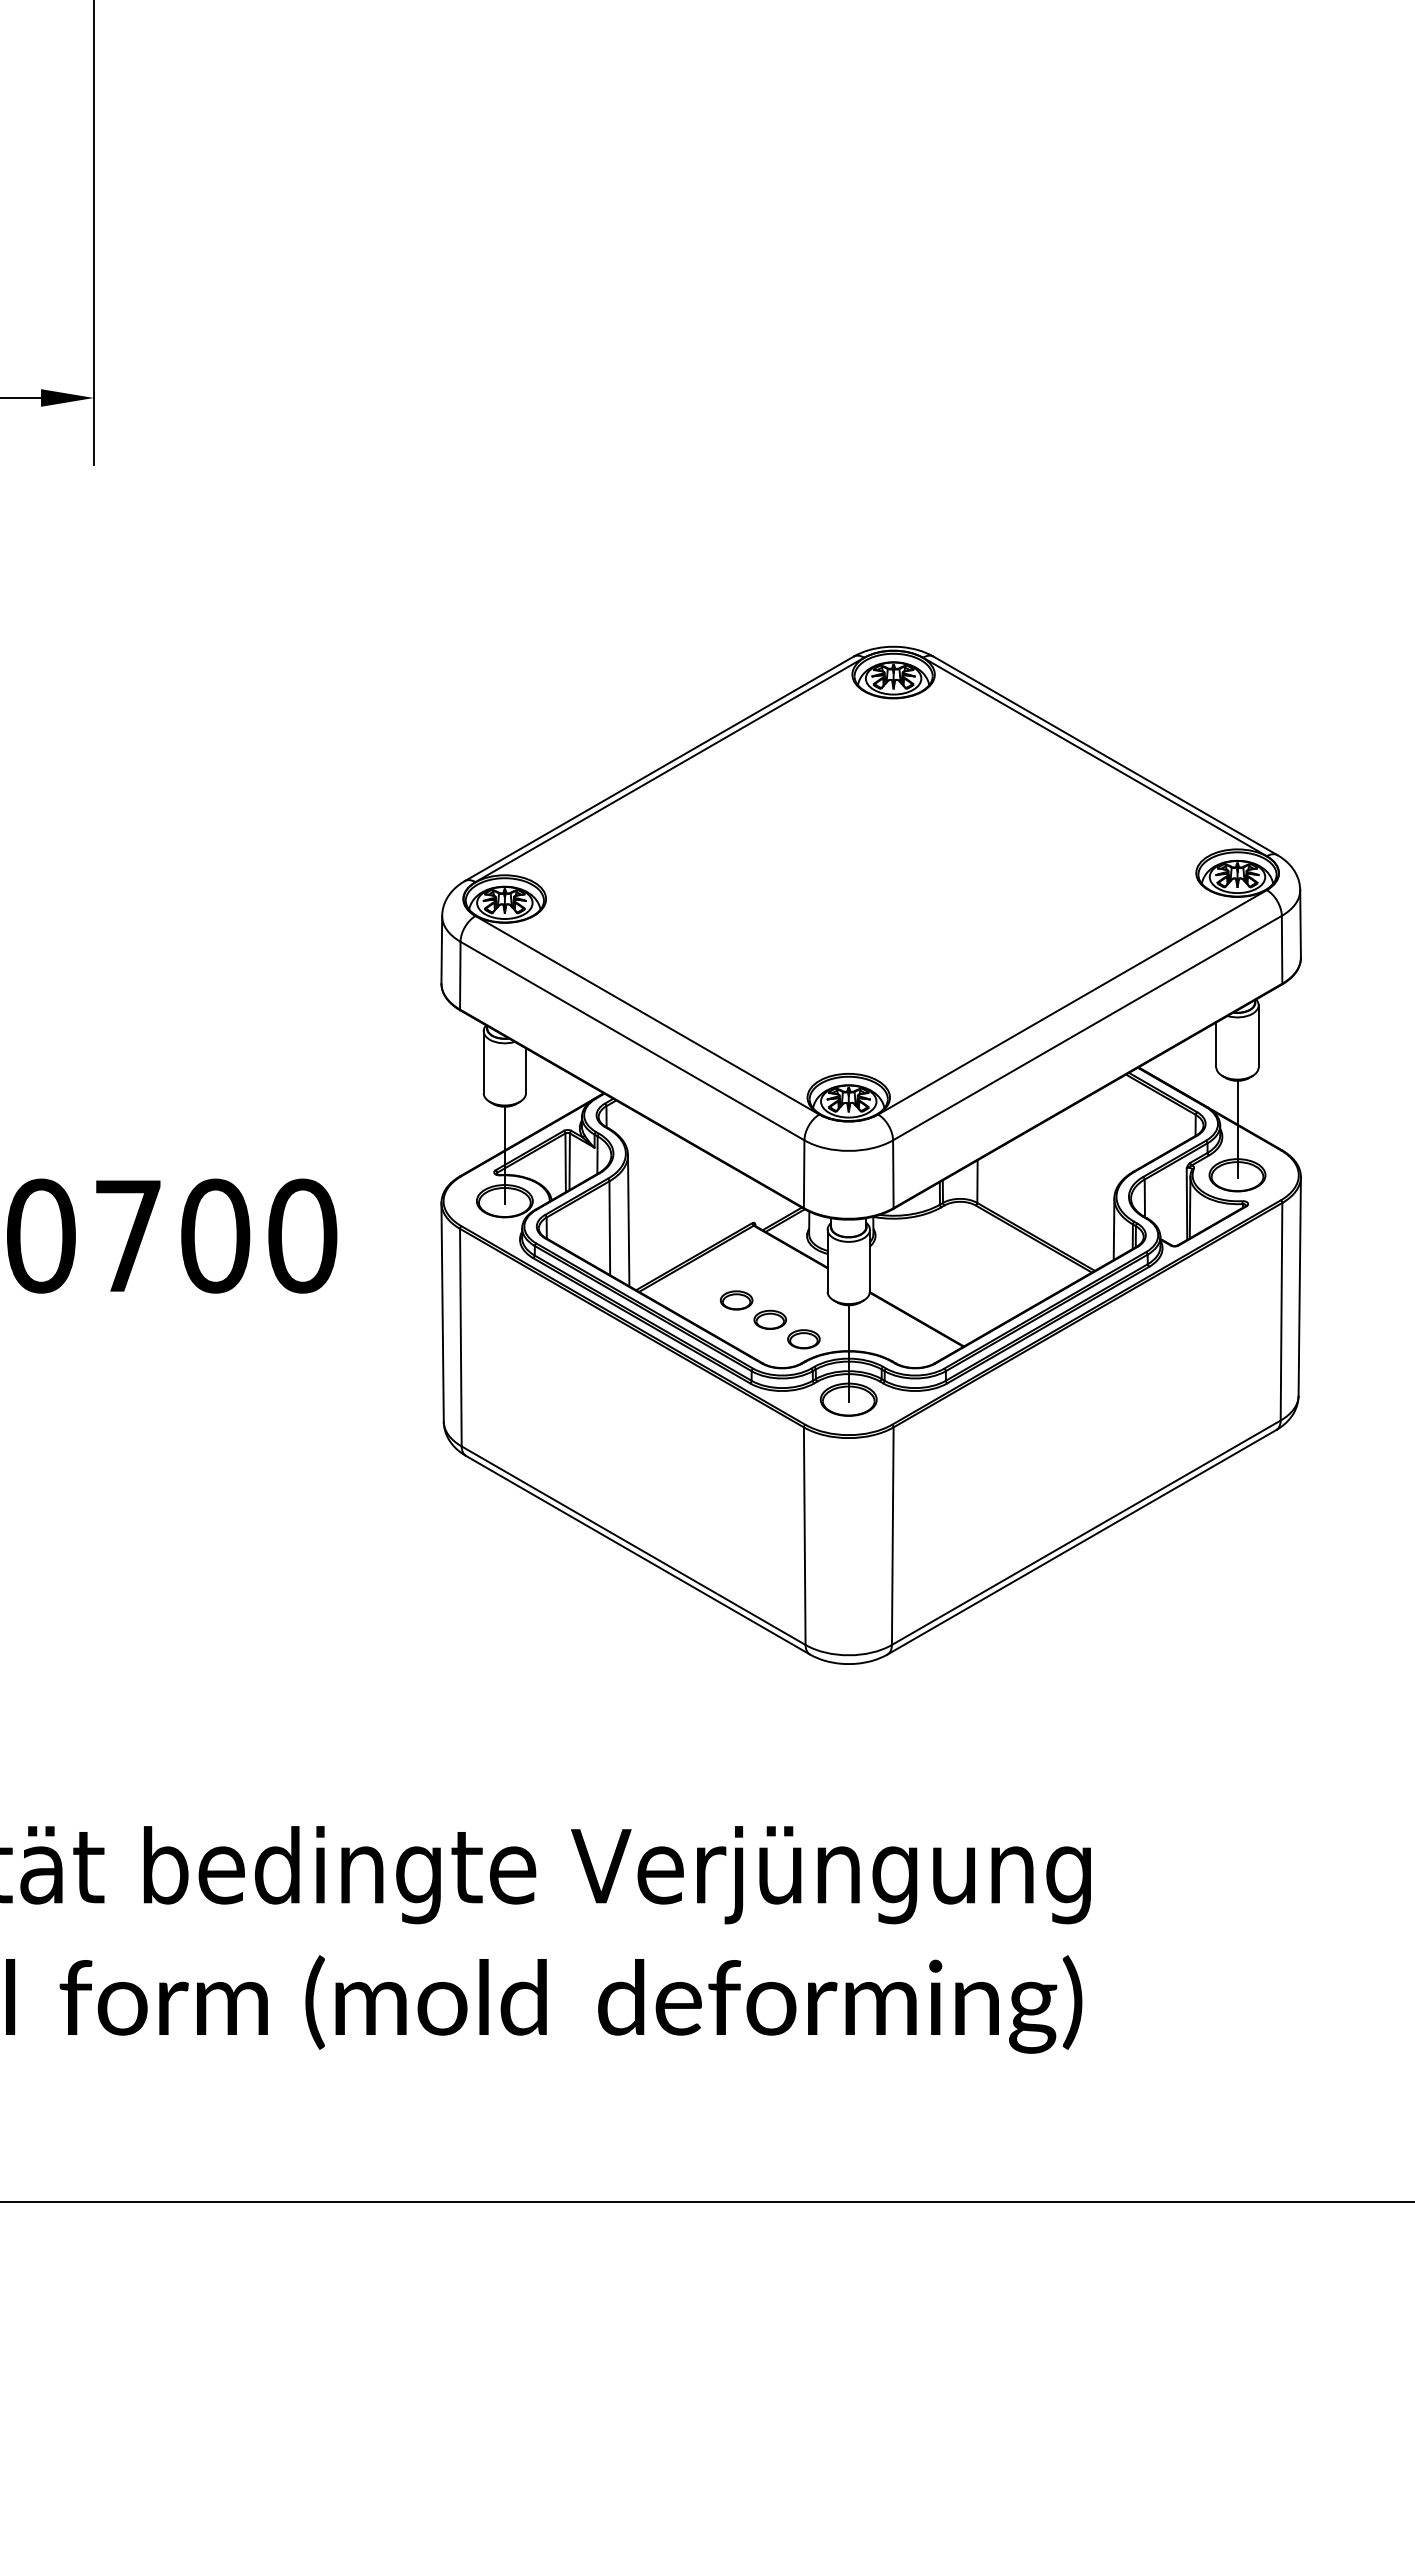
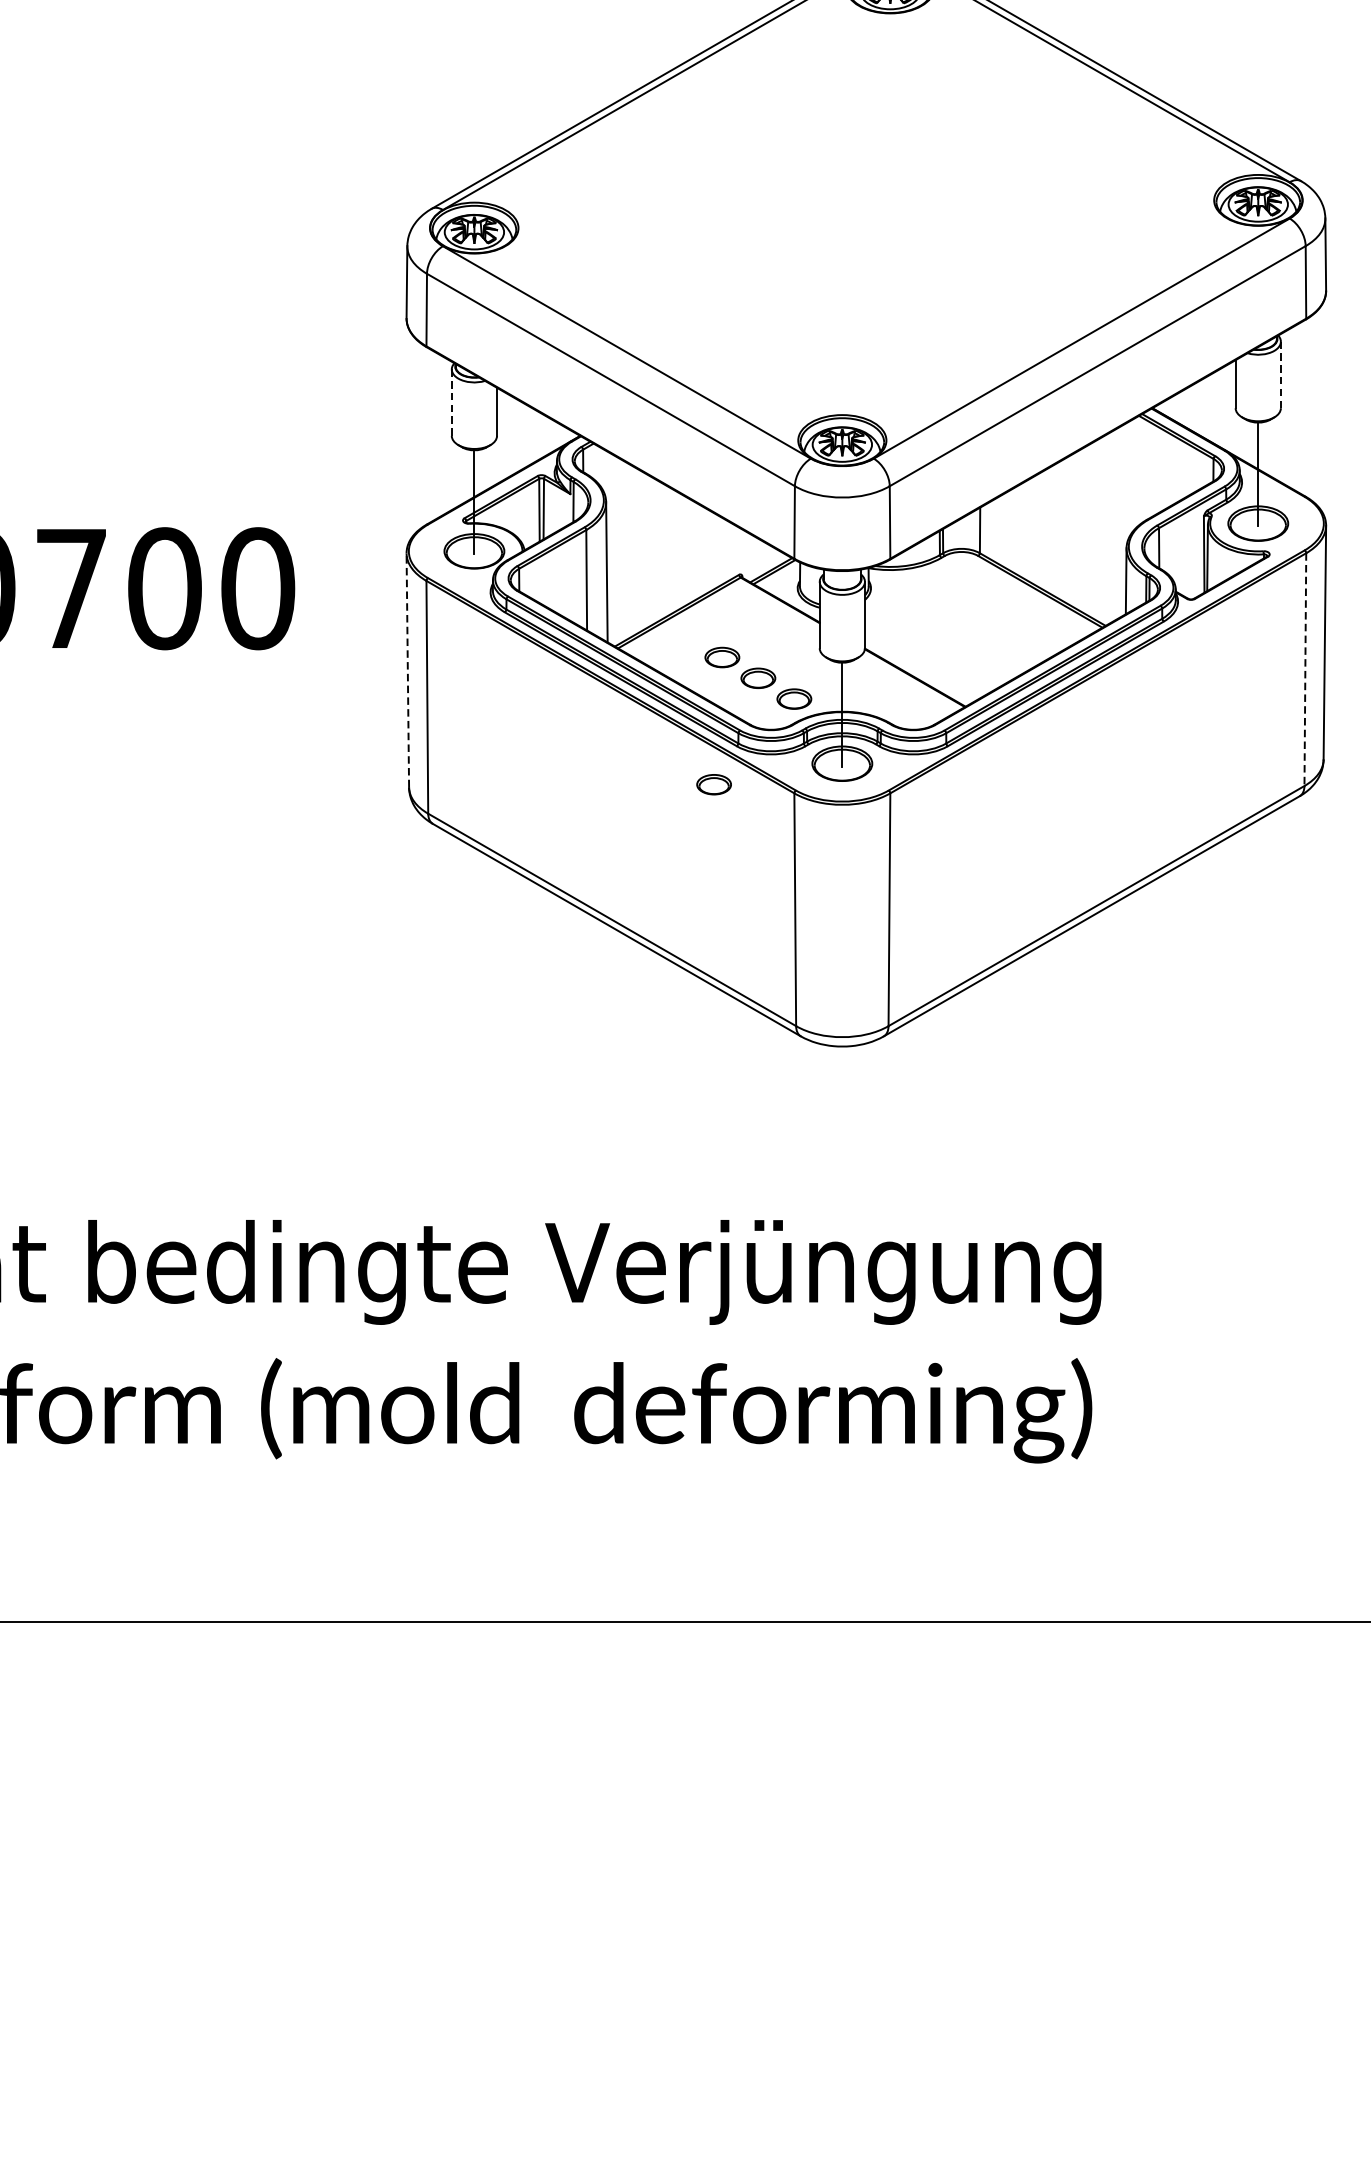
line: (1258, 1036) -> (1280, 375), solid -> dashed
line: (483, 1062) -> (451, 402), solid -> dashed
line: (442, 1311) -> (407, 669), solid -> dashed
line: (1281, 1311) -> (1305, 669), solid -> dashed
part: (728, 1419) -> (713, 784), added

